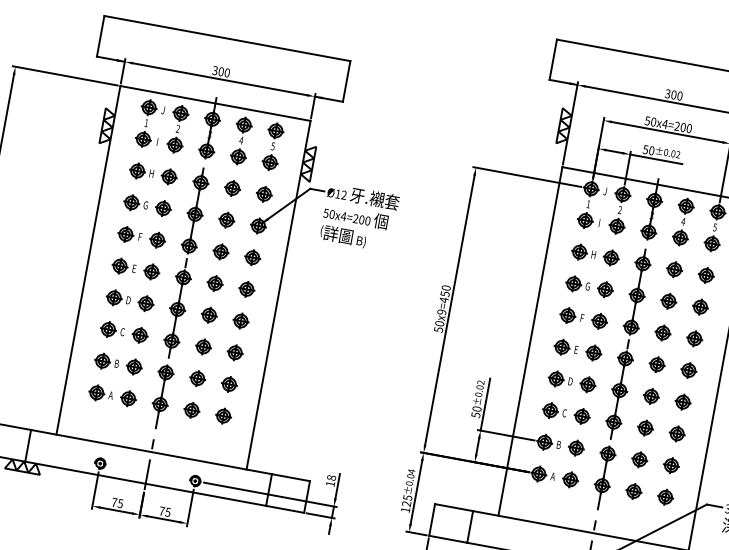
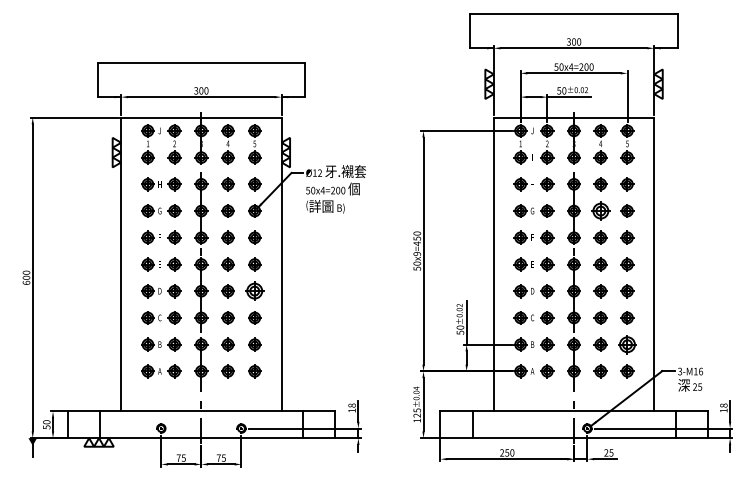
part: (668, 300) -> (600, 210), size x1.4
part: (240, 321) -> (254, 291), size x1.4
part: (671, 465) -> (627, 344), size x1.4

